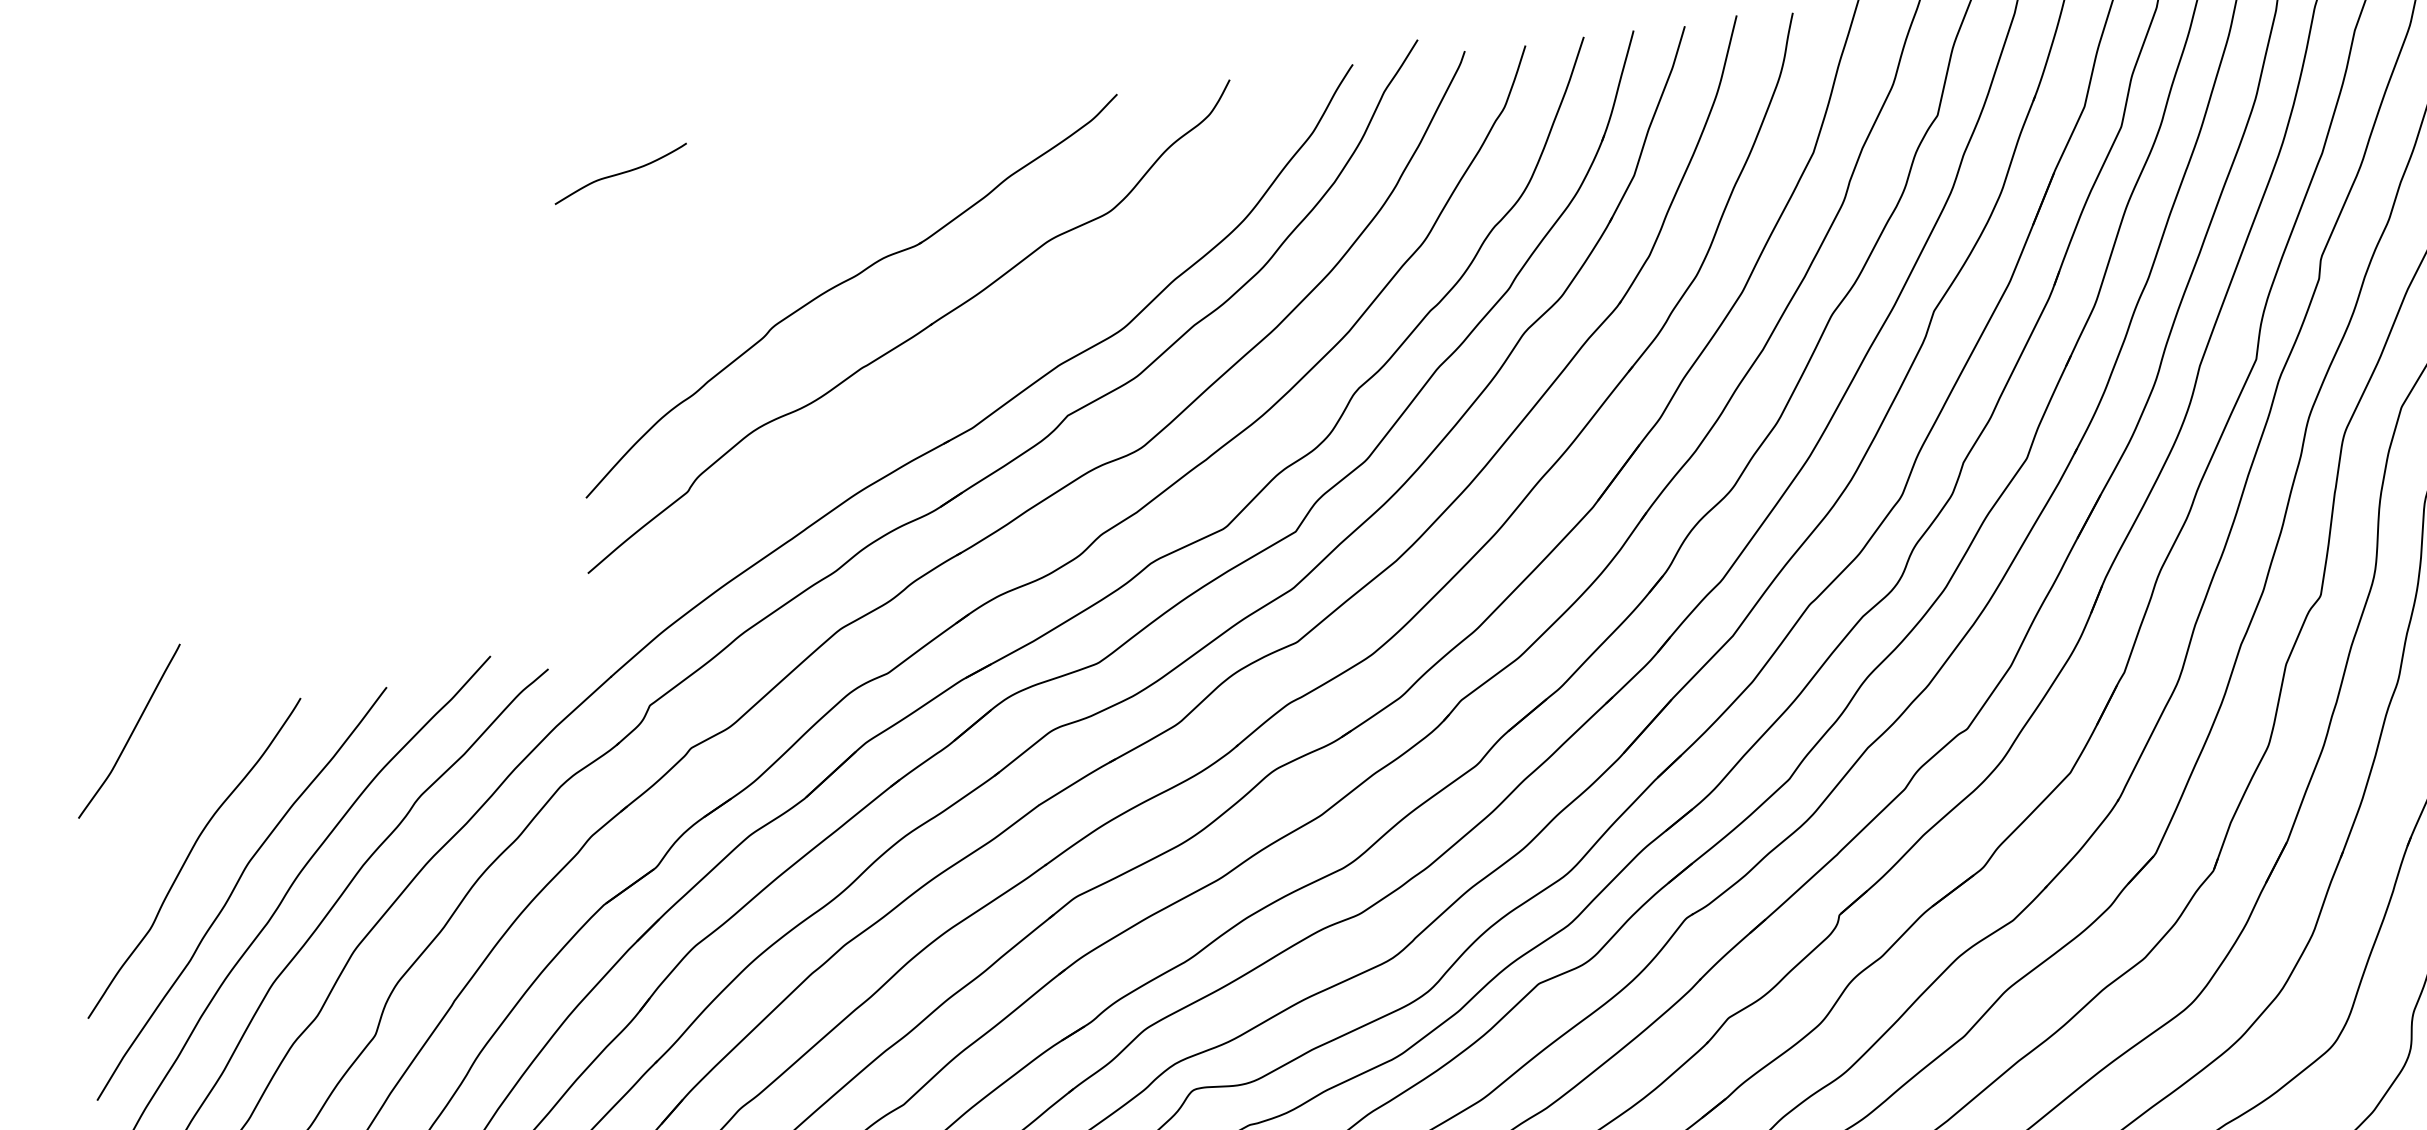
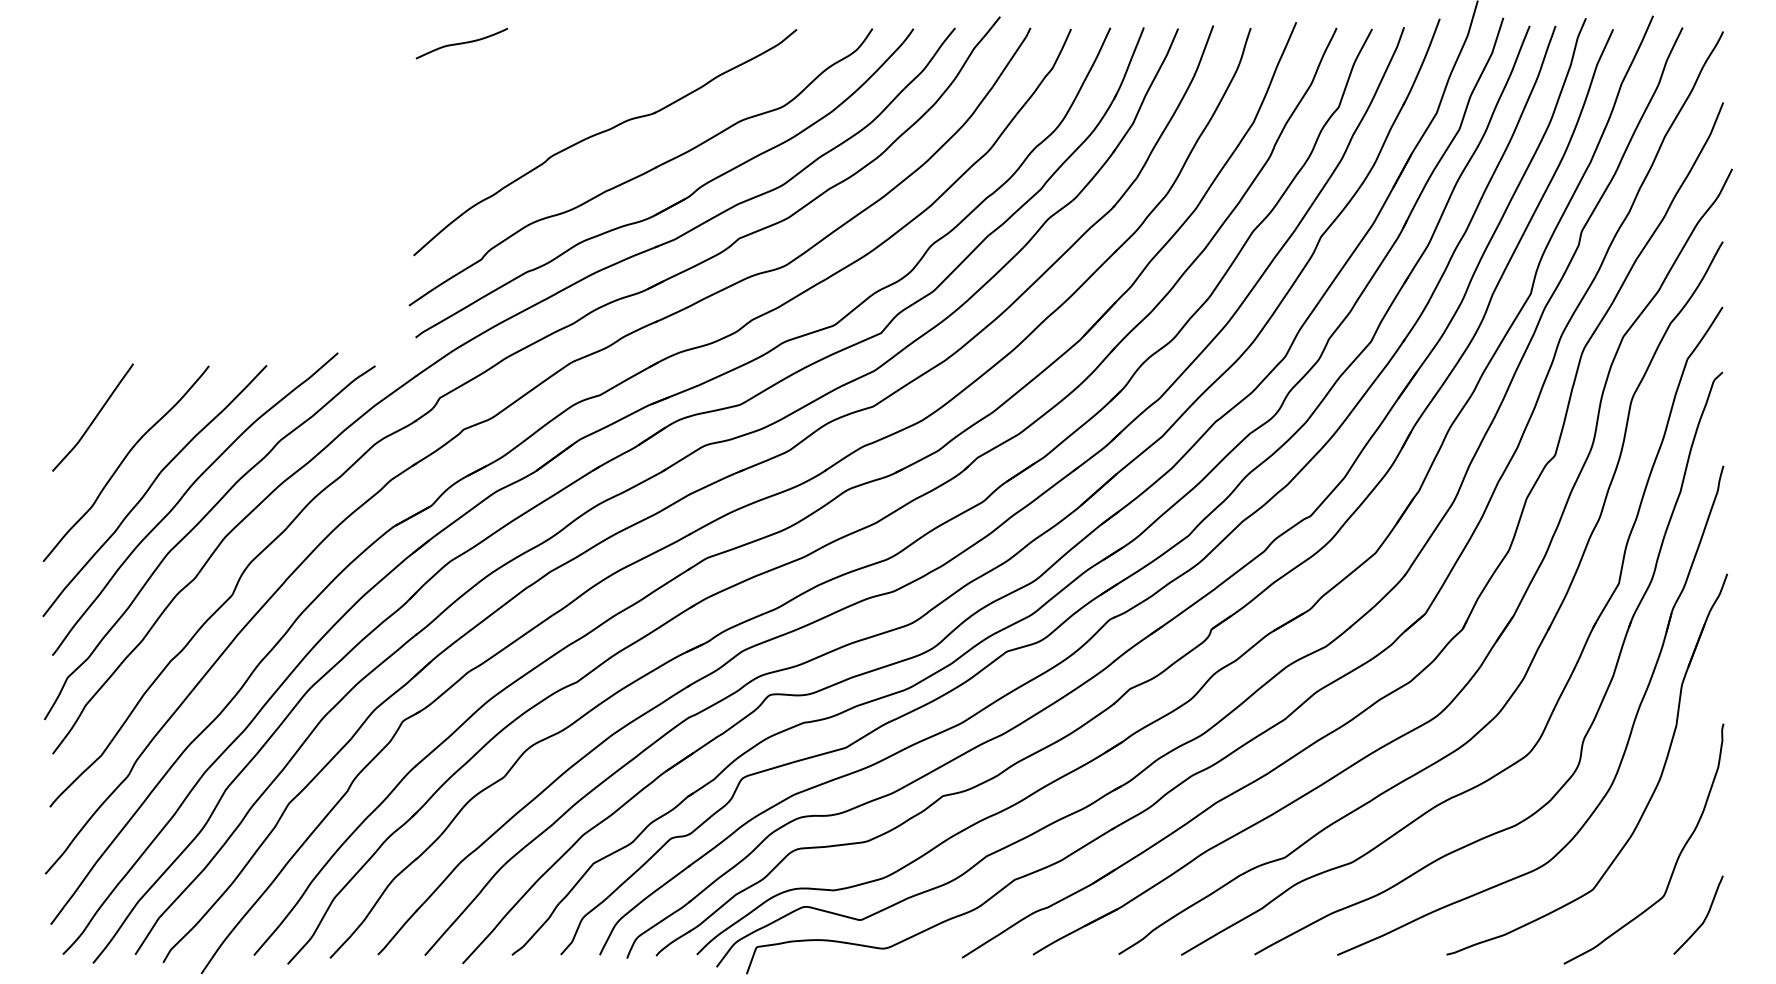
part: (965, 374) -> (674, 203), added
curve: (131, 730) -> (94, 417), moved

